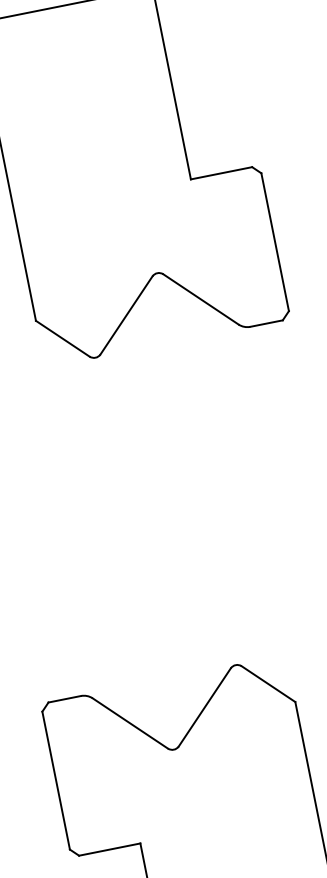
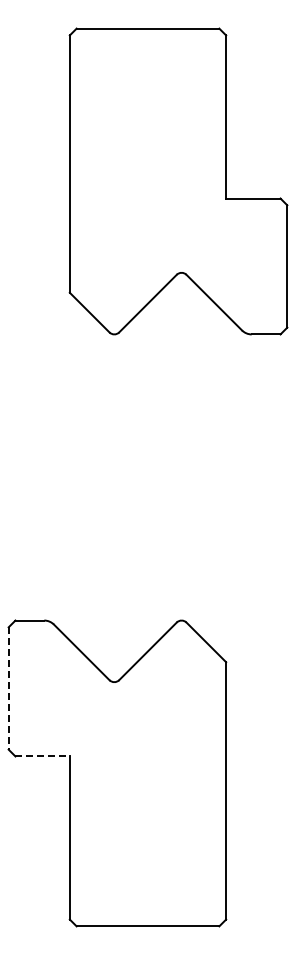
line: (56, 781) -> (8, 689), solid -> dashed
line: (110, 849) -> (43, 756), solid -> dashed

